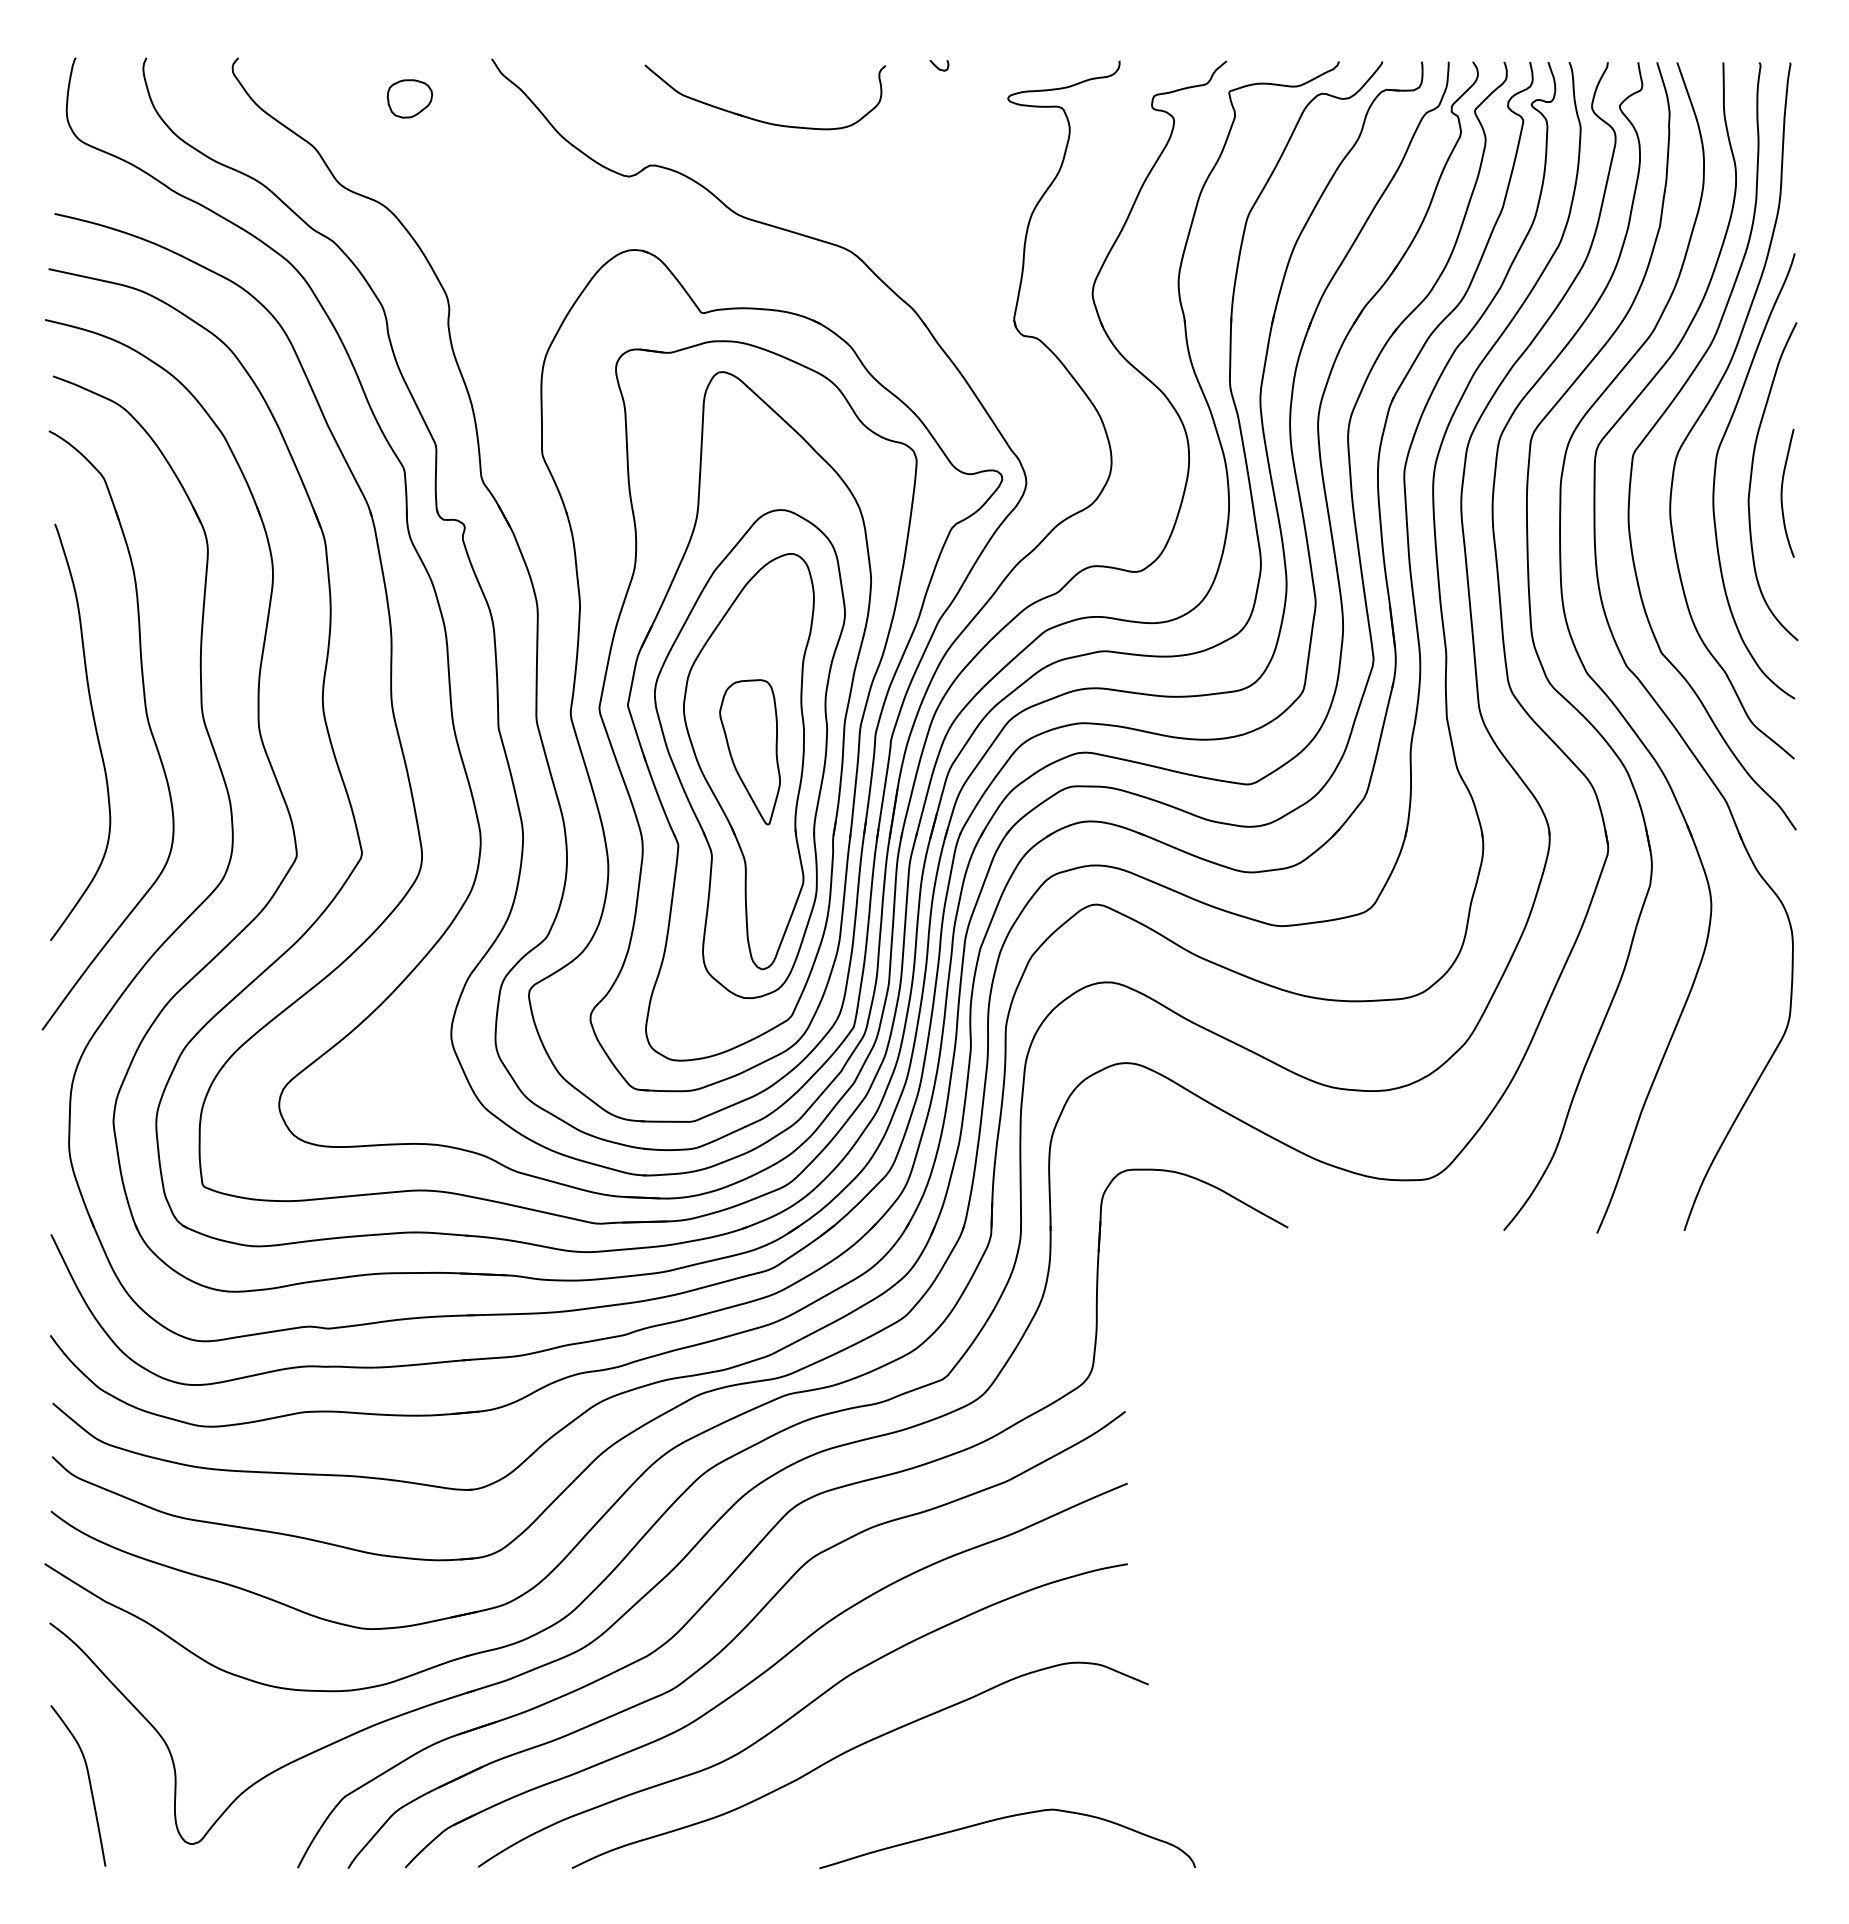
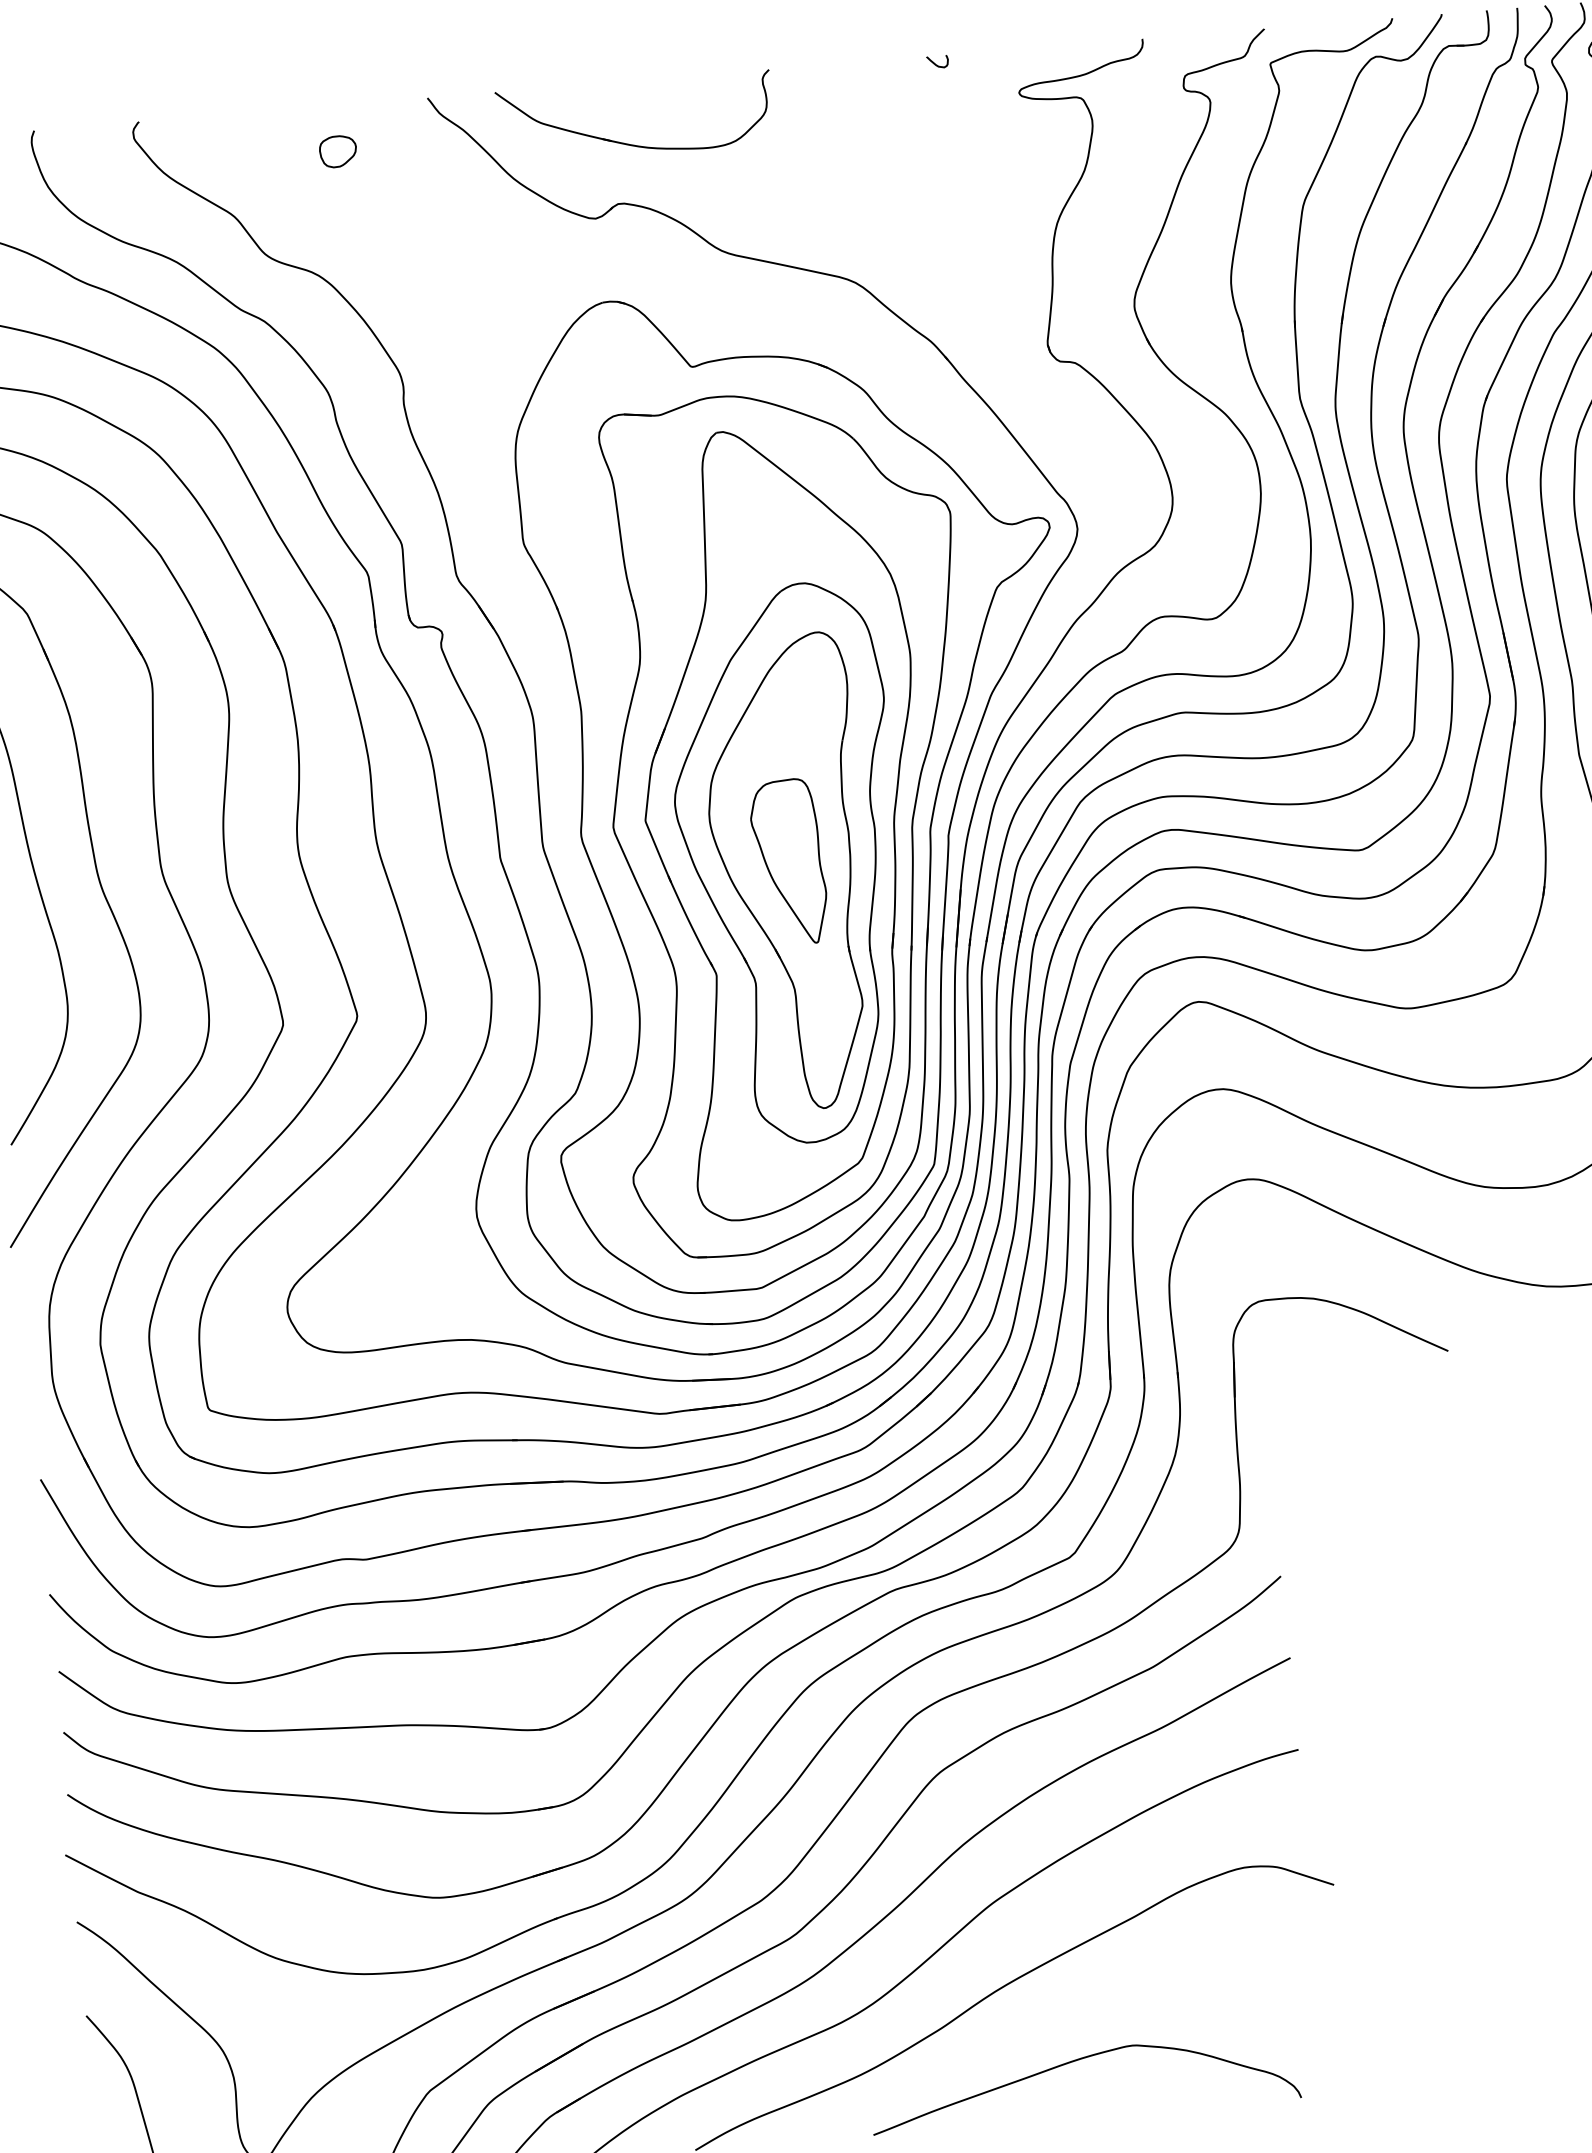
part: (409, 98) -> (337, 151), size x0.71
part: (758, 119) -> (629, 143), moved
curve: (1001, 1819) -> (1076, 2061), moved

